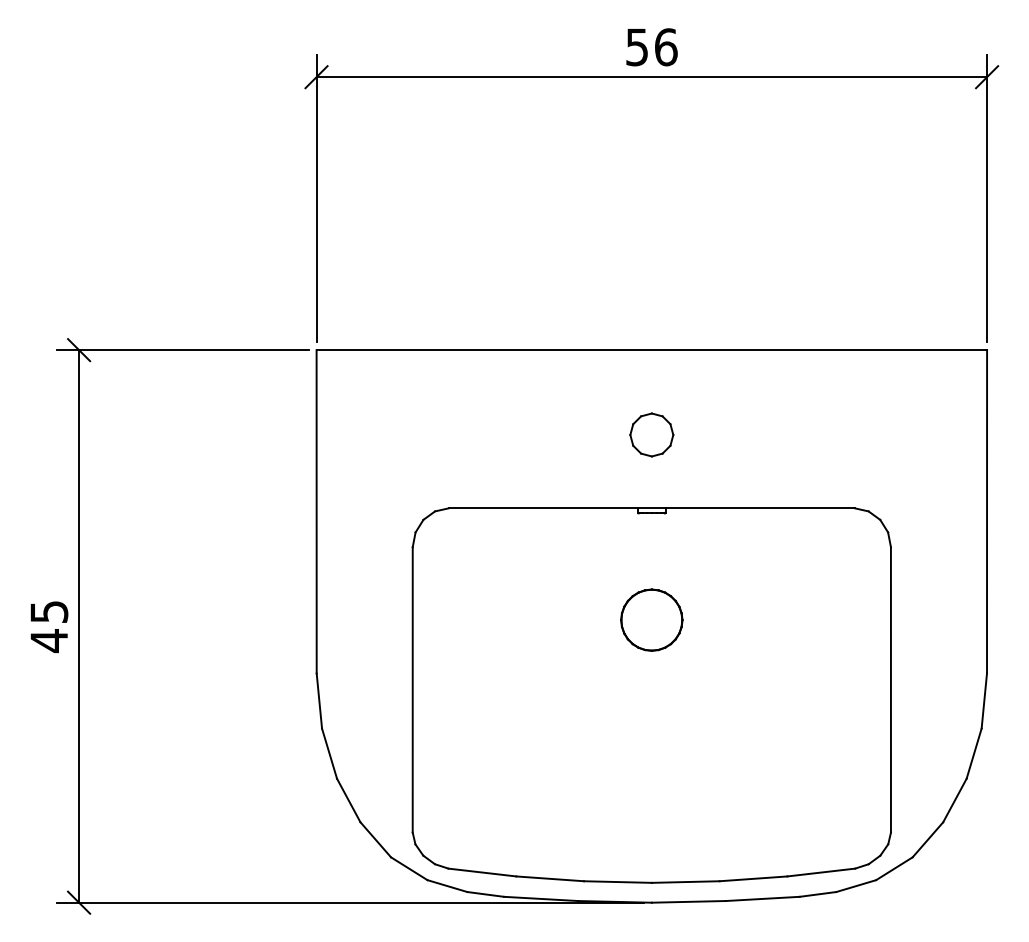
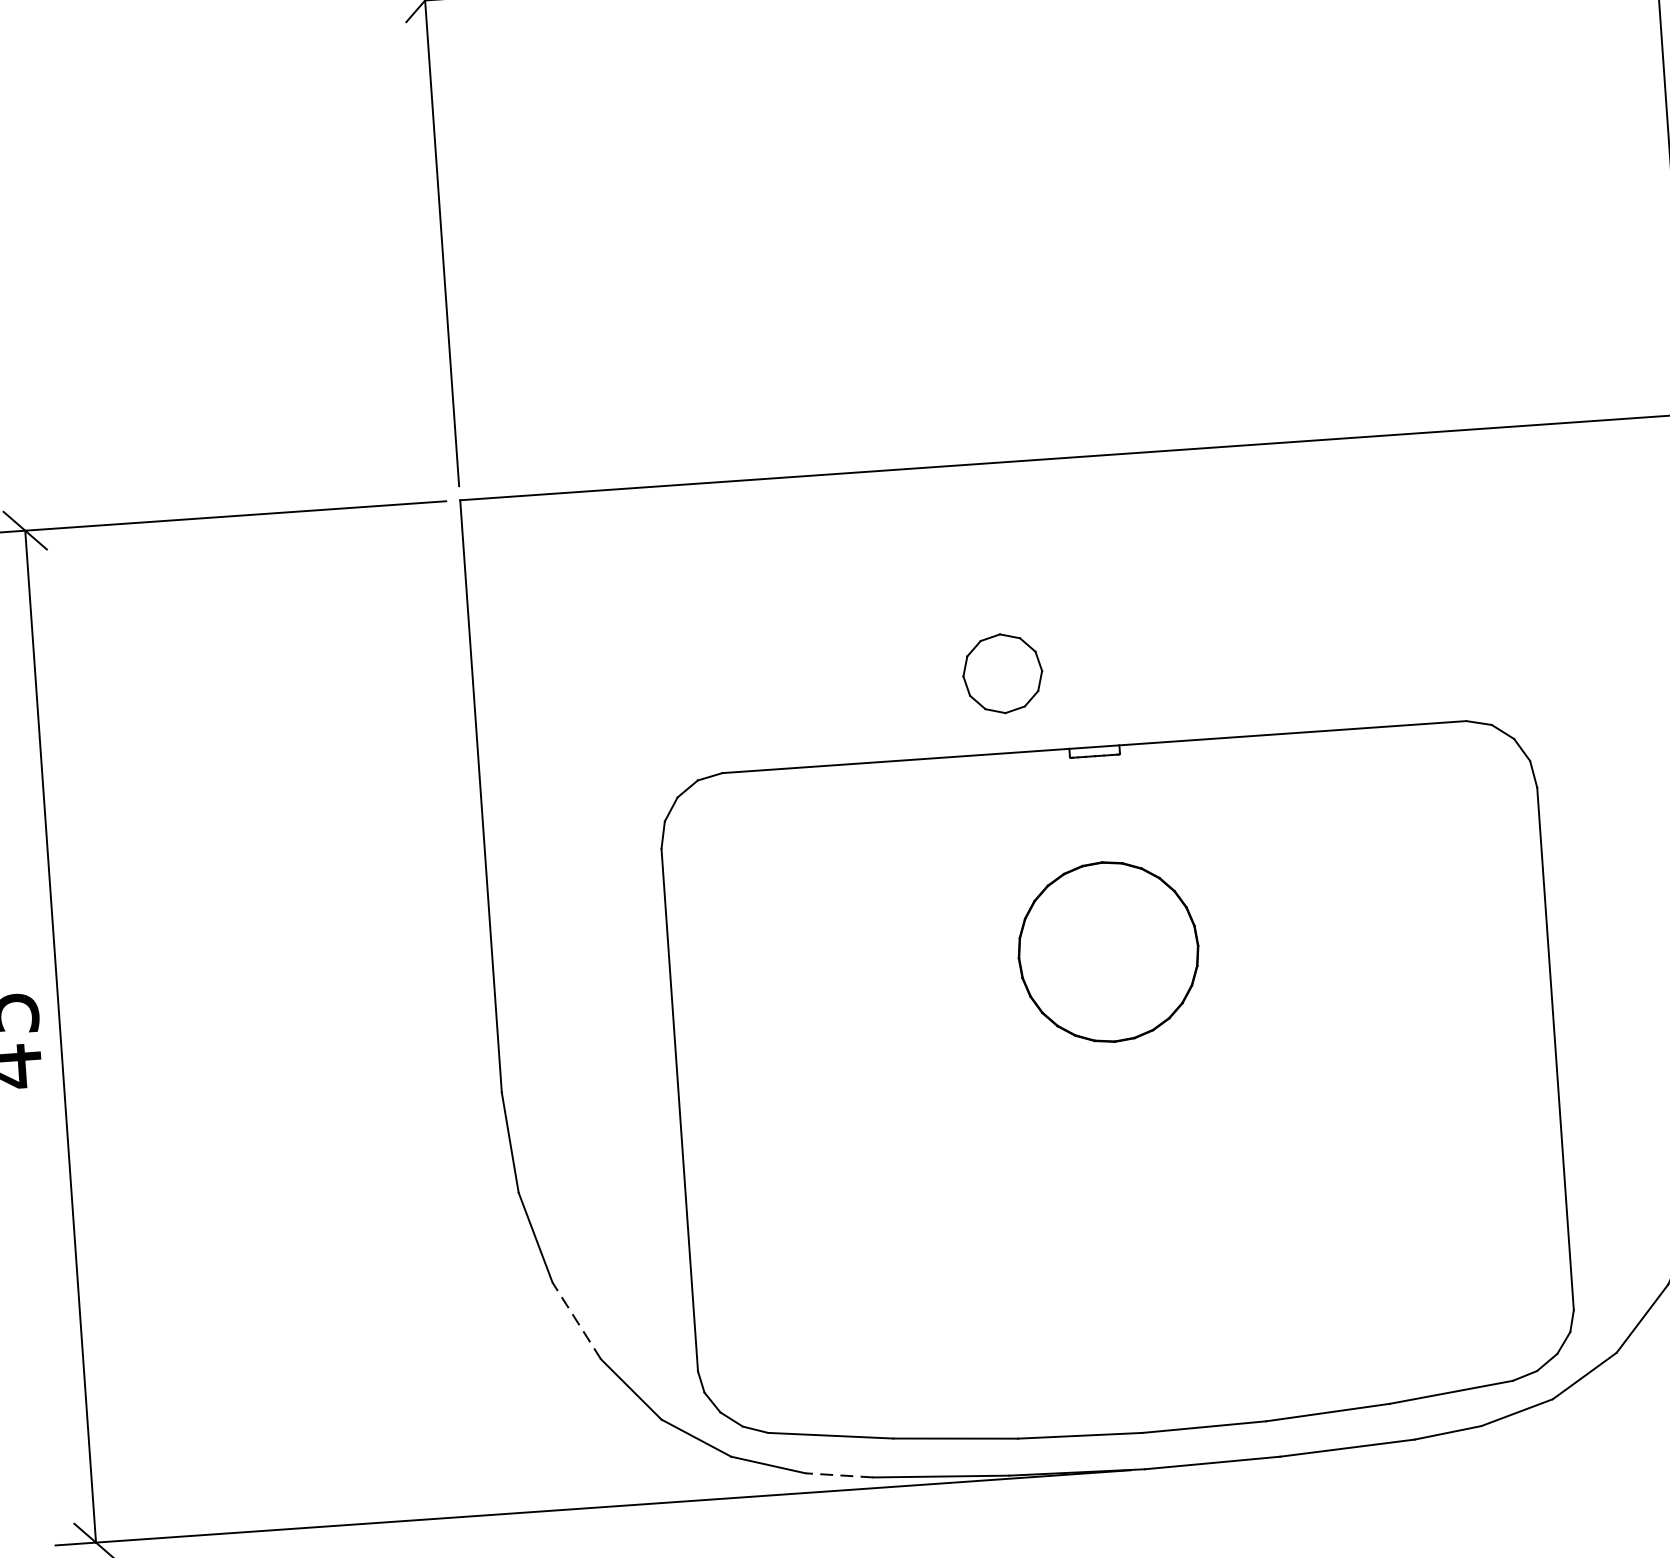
part: (651, 434) -> (1002, 672), moved
part: (651, 619) -> (1107, 950), size x1.6
line: (348, 800) -> (576, 1320), solid -> dashed
line: (485, 894) -> (839, 1475), solid -> dashed

